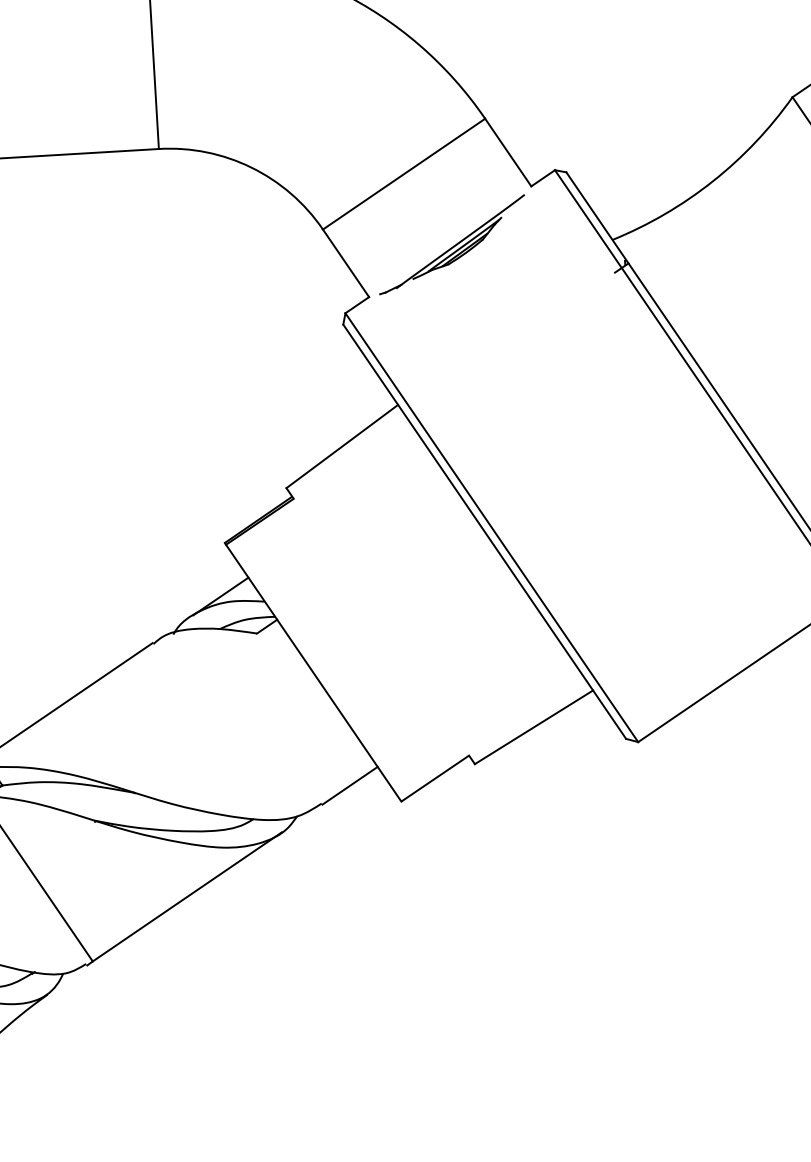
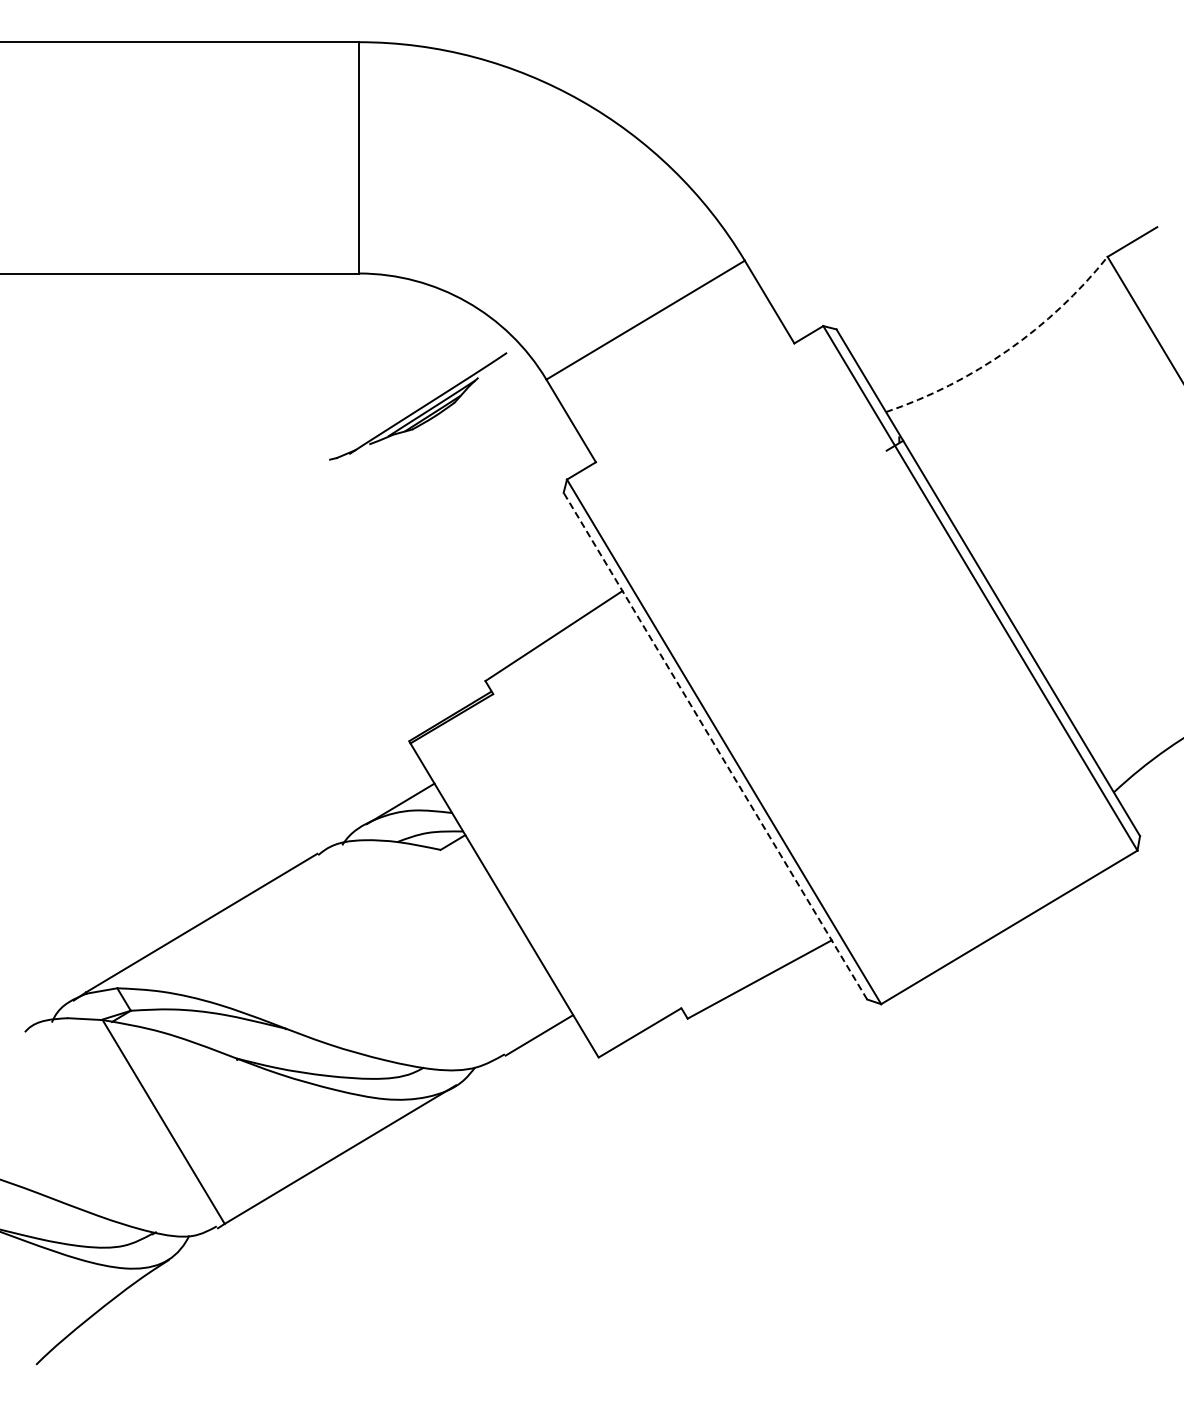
arc: (712, 181) -> (1007, 350), solid -> dashed
part: (452, 244) -> (418, 406), moved
line: (484, 531) -> (715, 745), solid -> dashed

